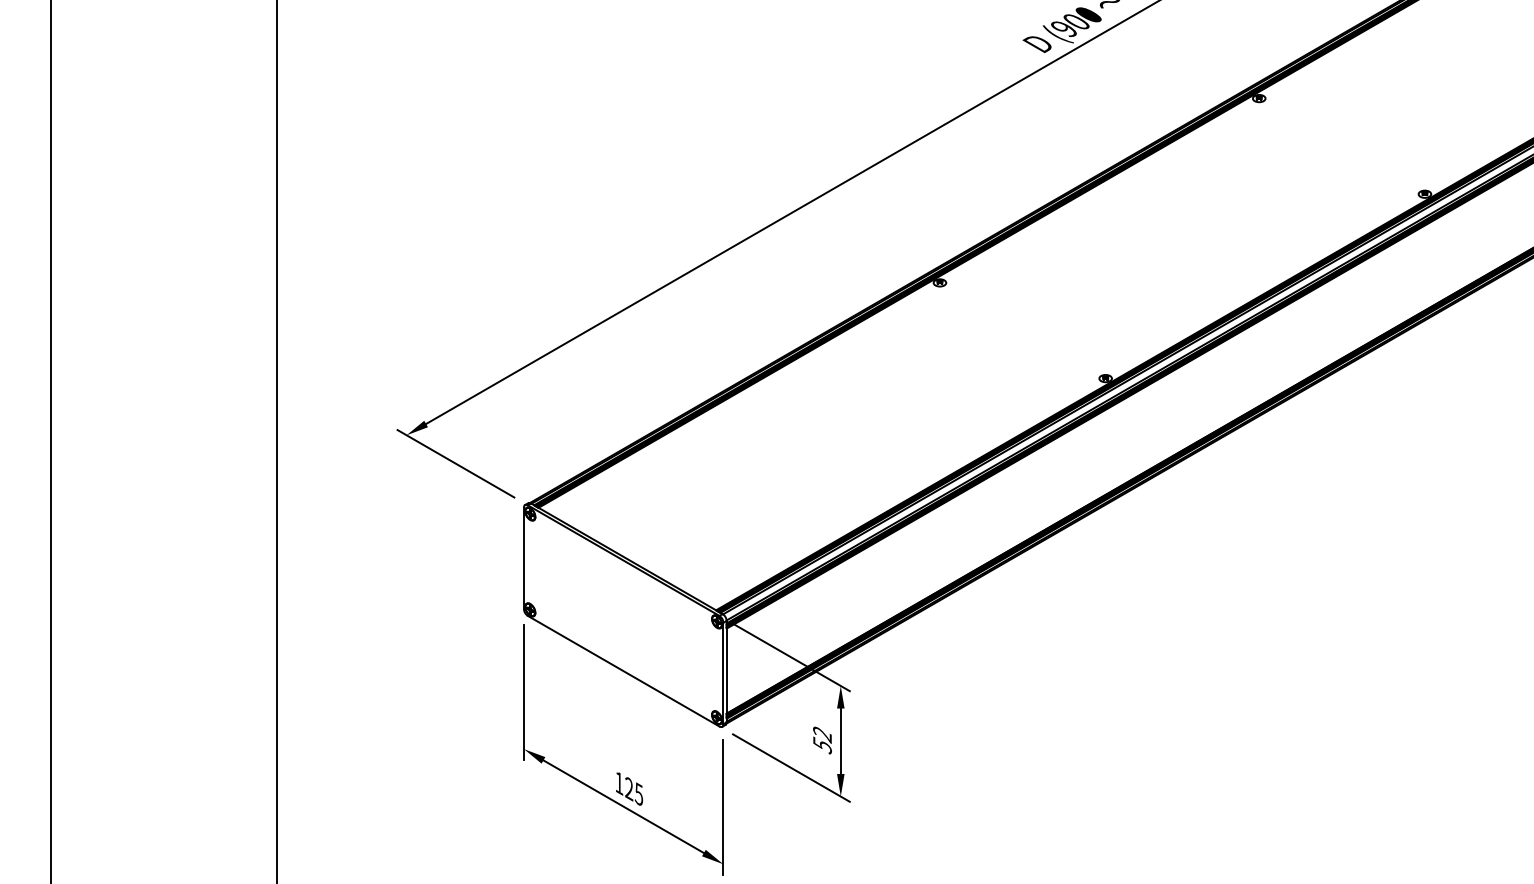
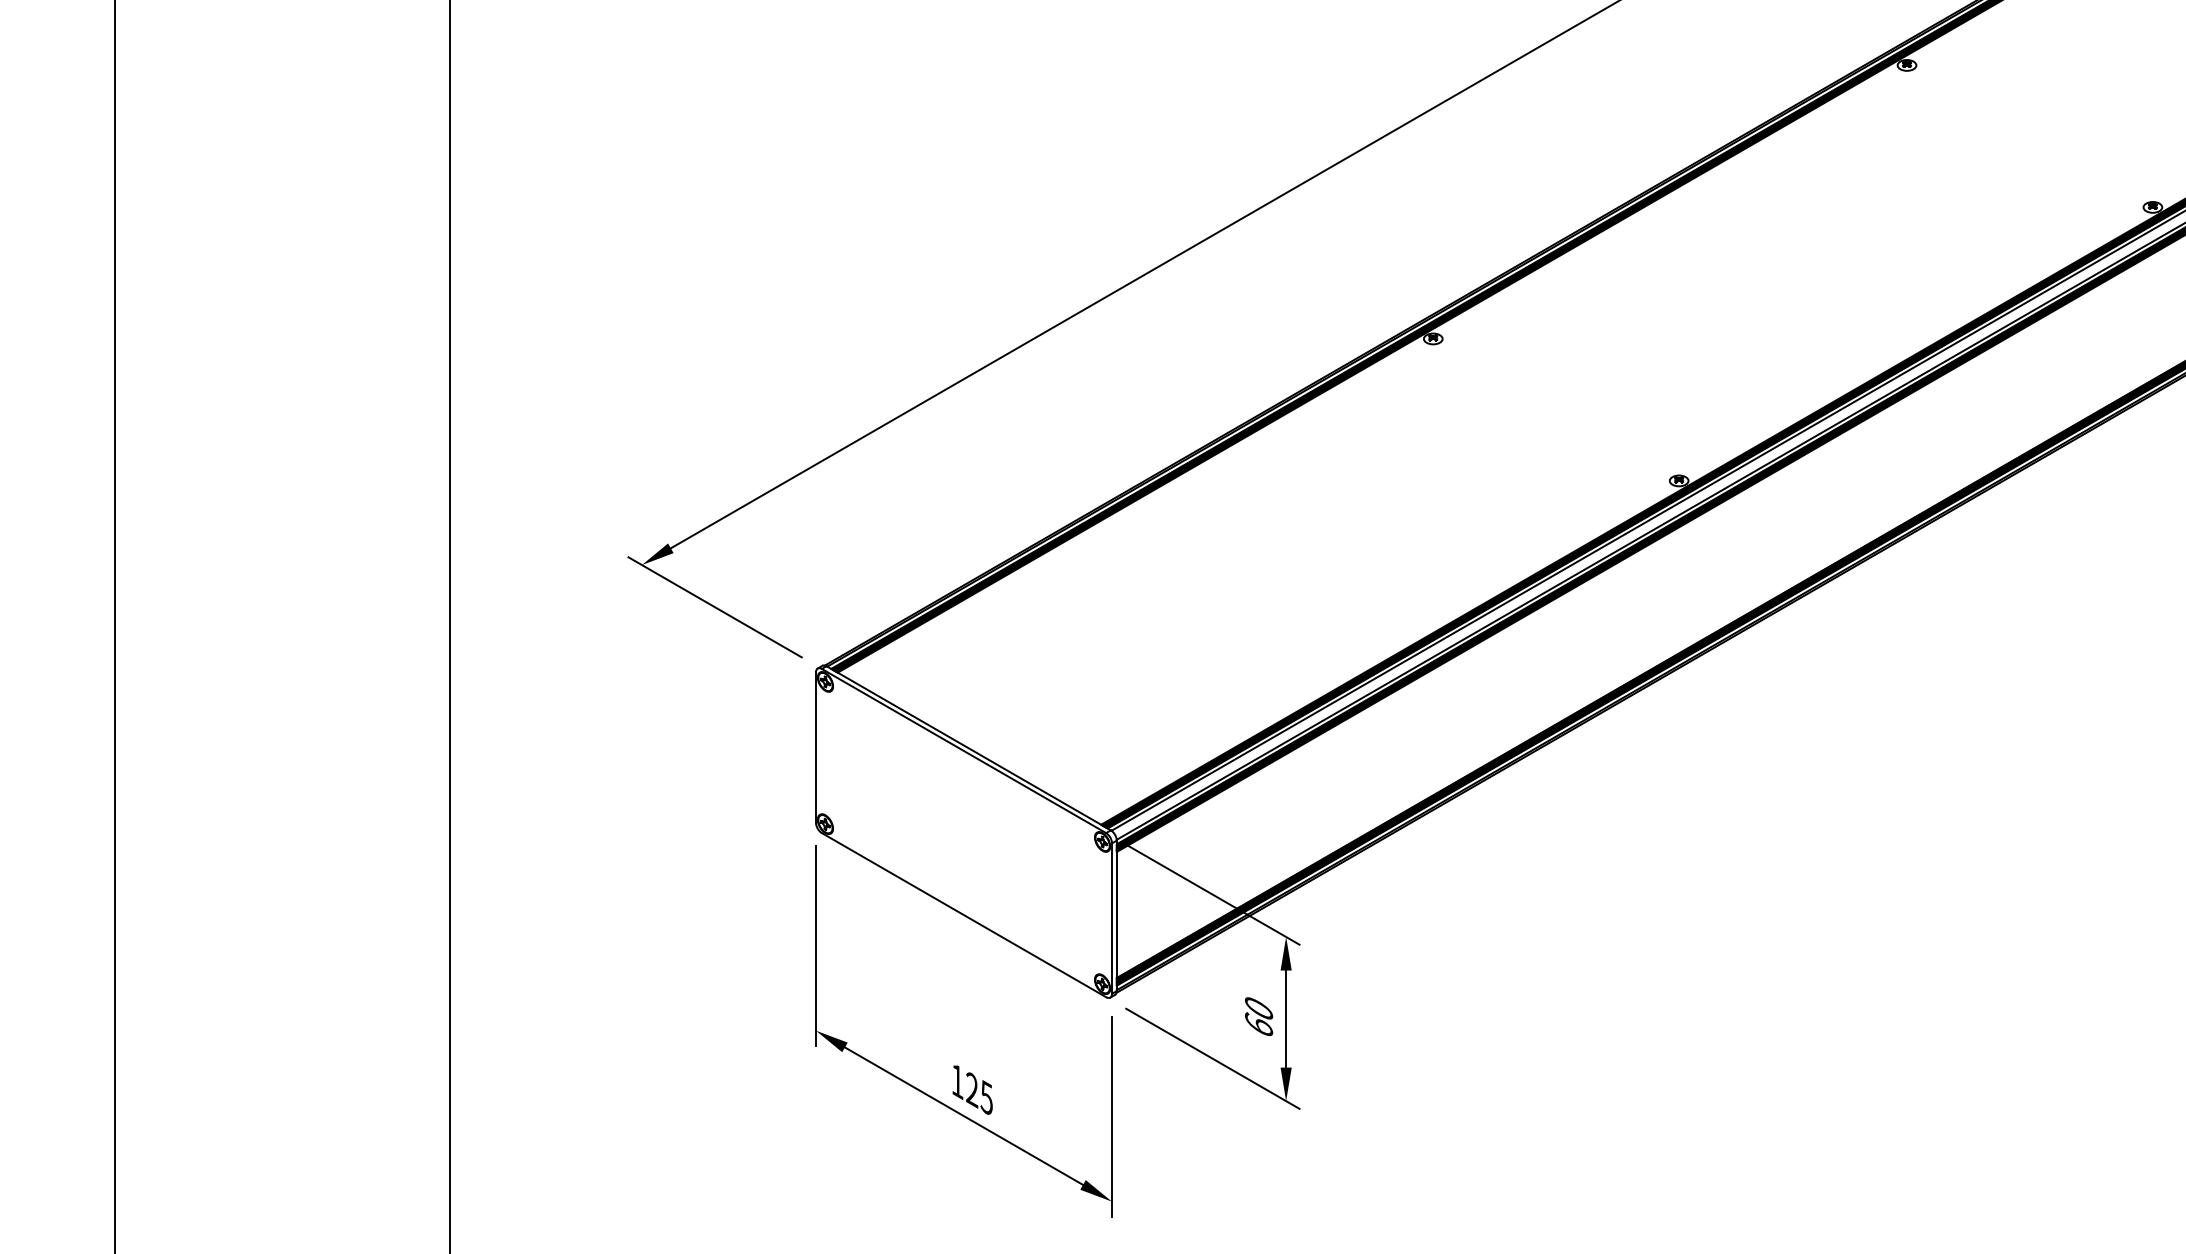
text: (822, 740) -> (1258, 1017), 52 -> 60

